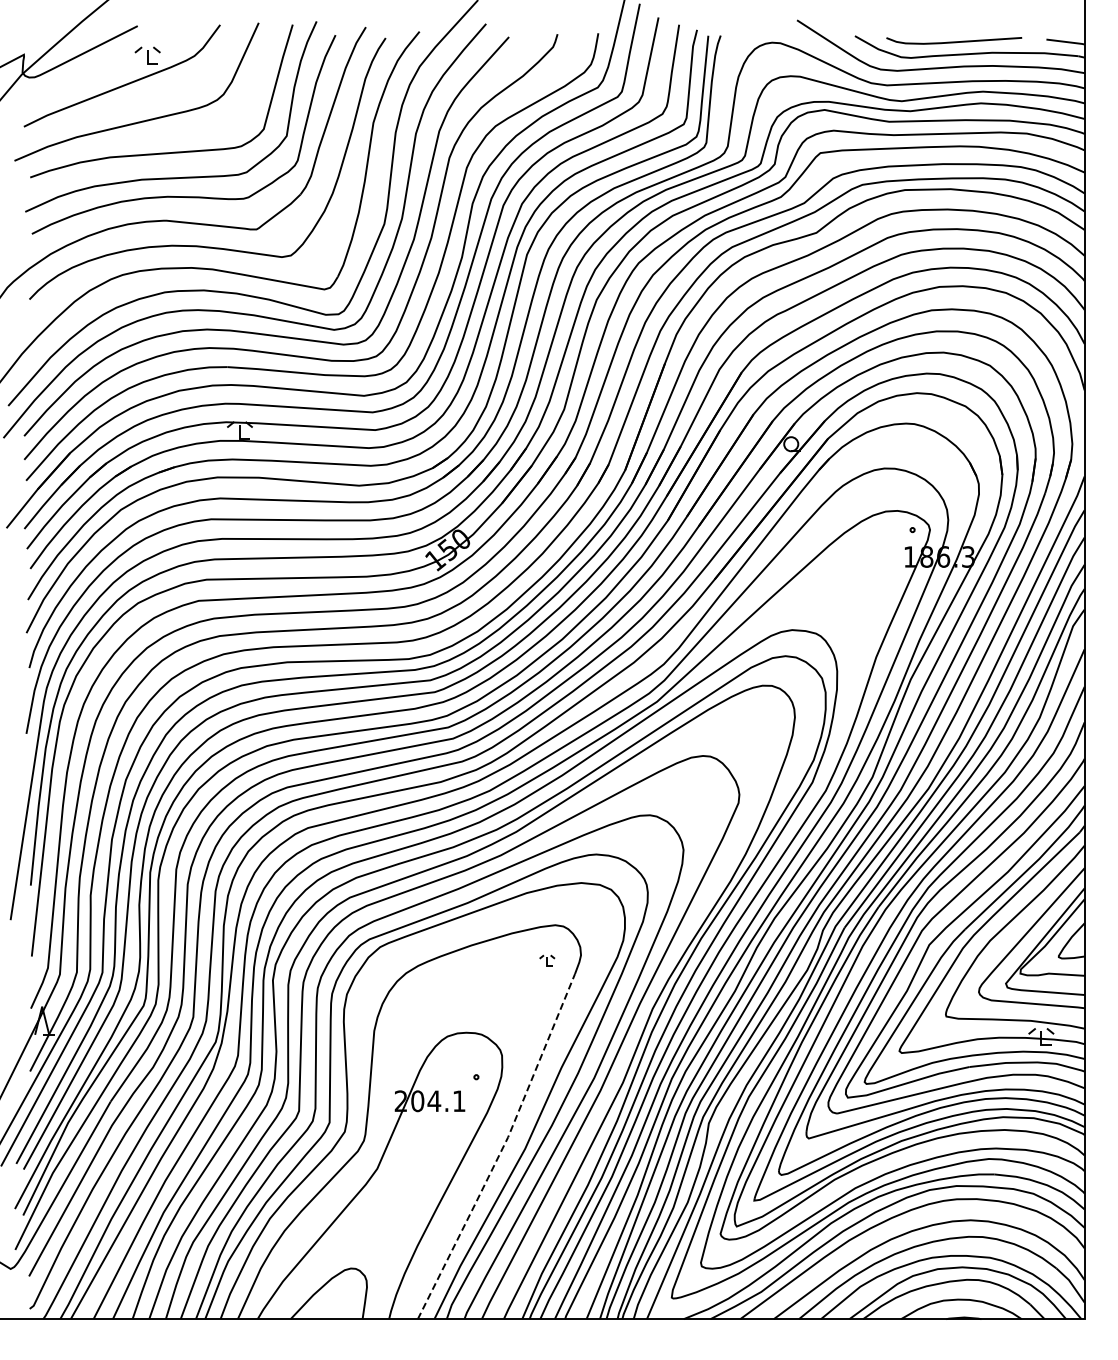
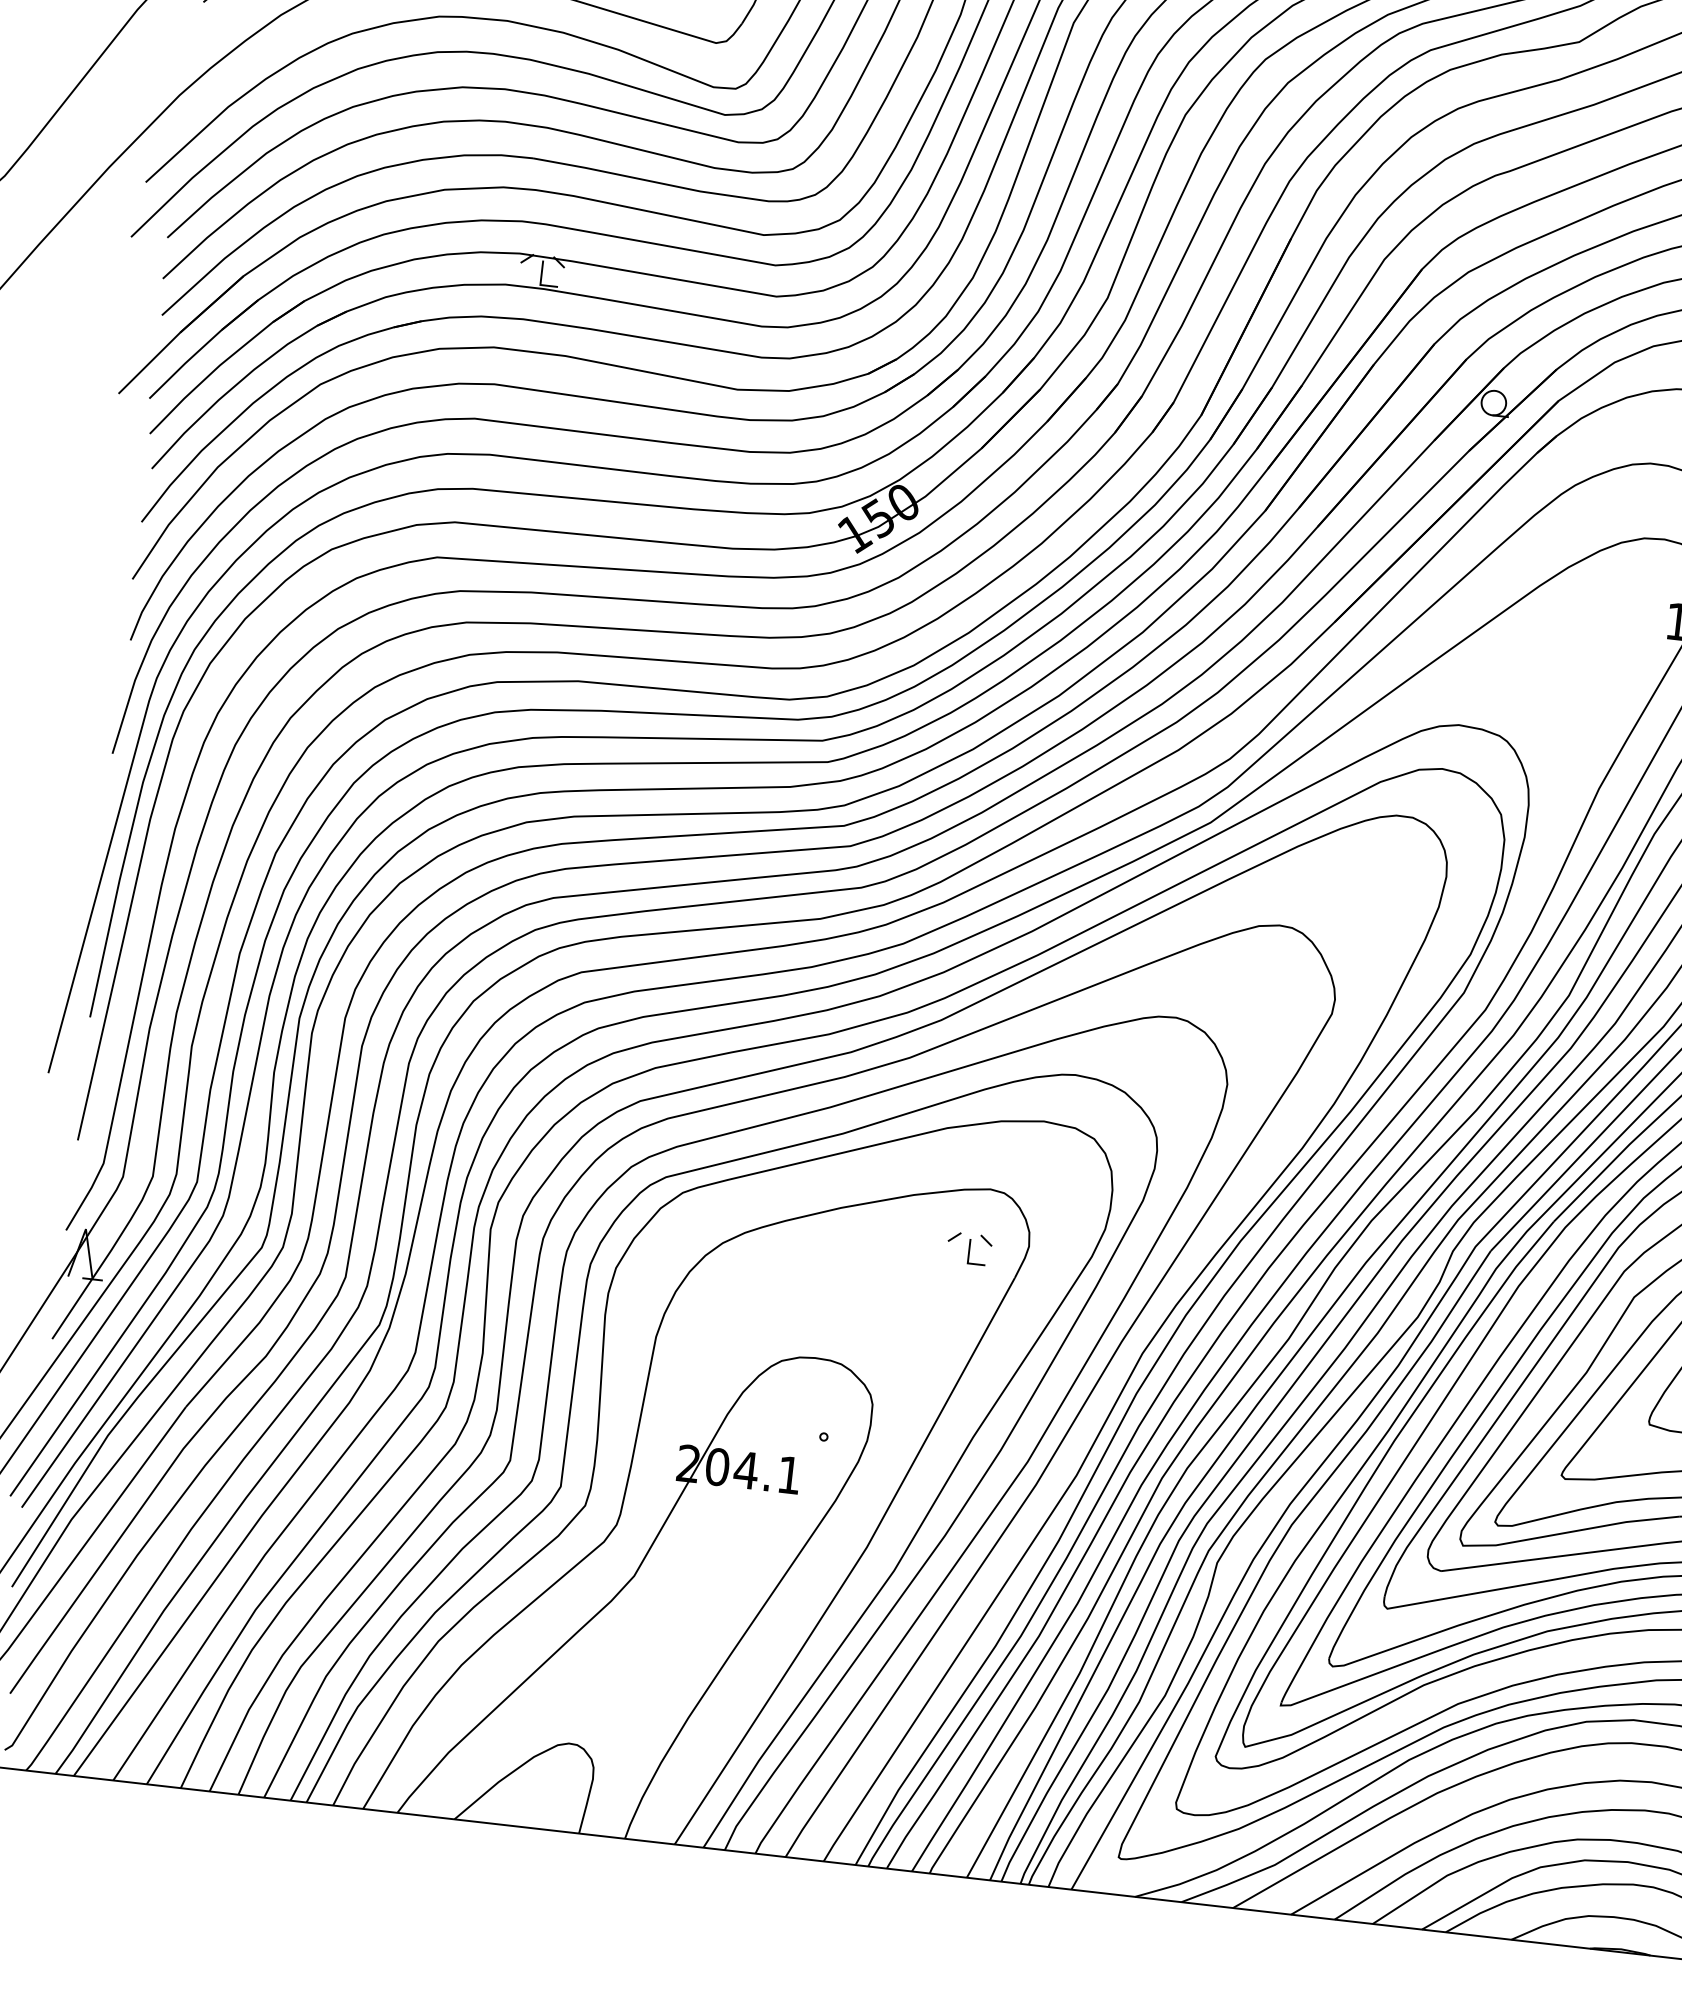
part: (547, 960) -> (969, 1248), size x1.67
line: (502, 1148) -> (854, 1565), dashed -> solid

